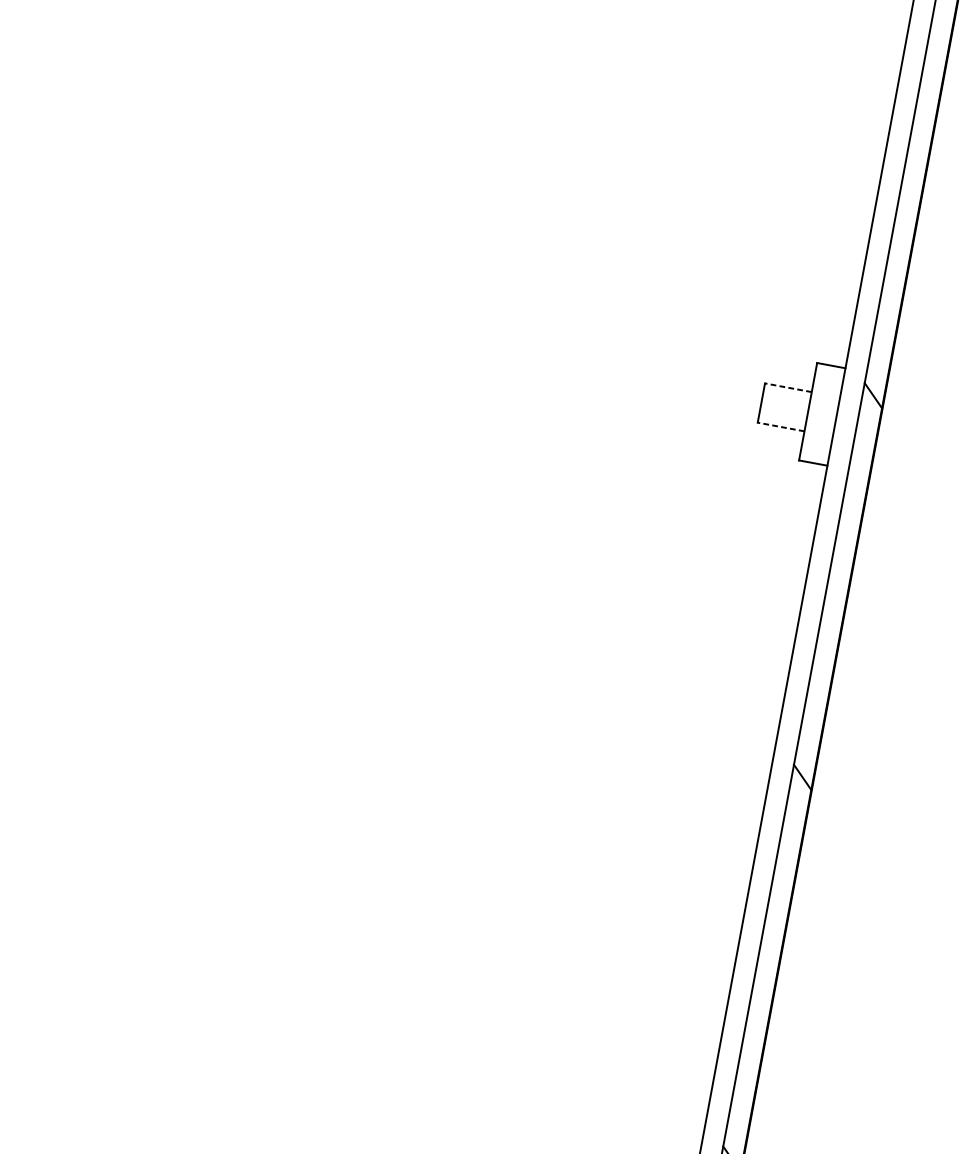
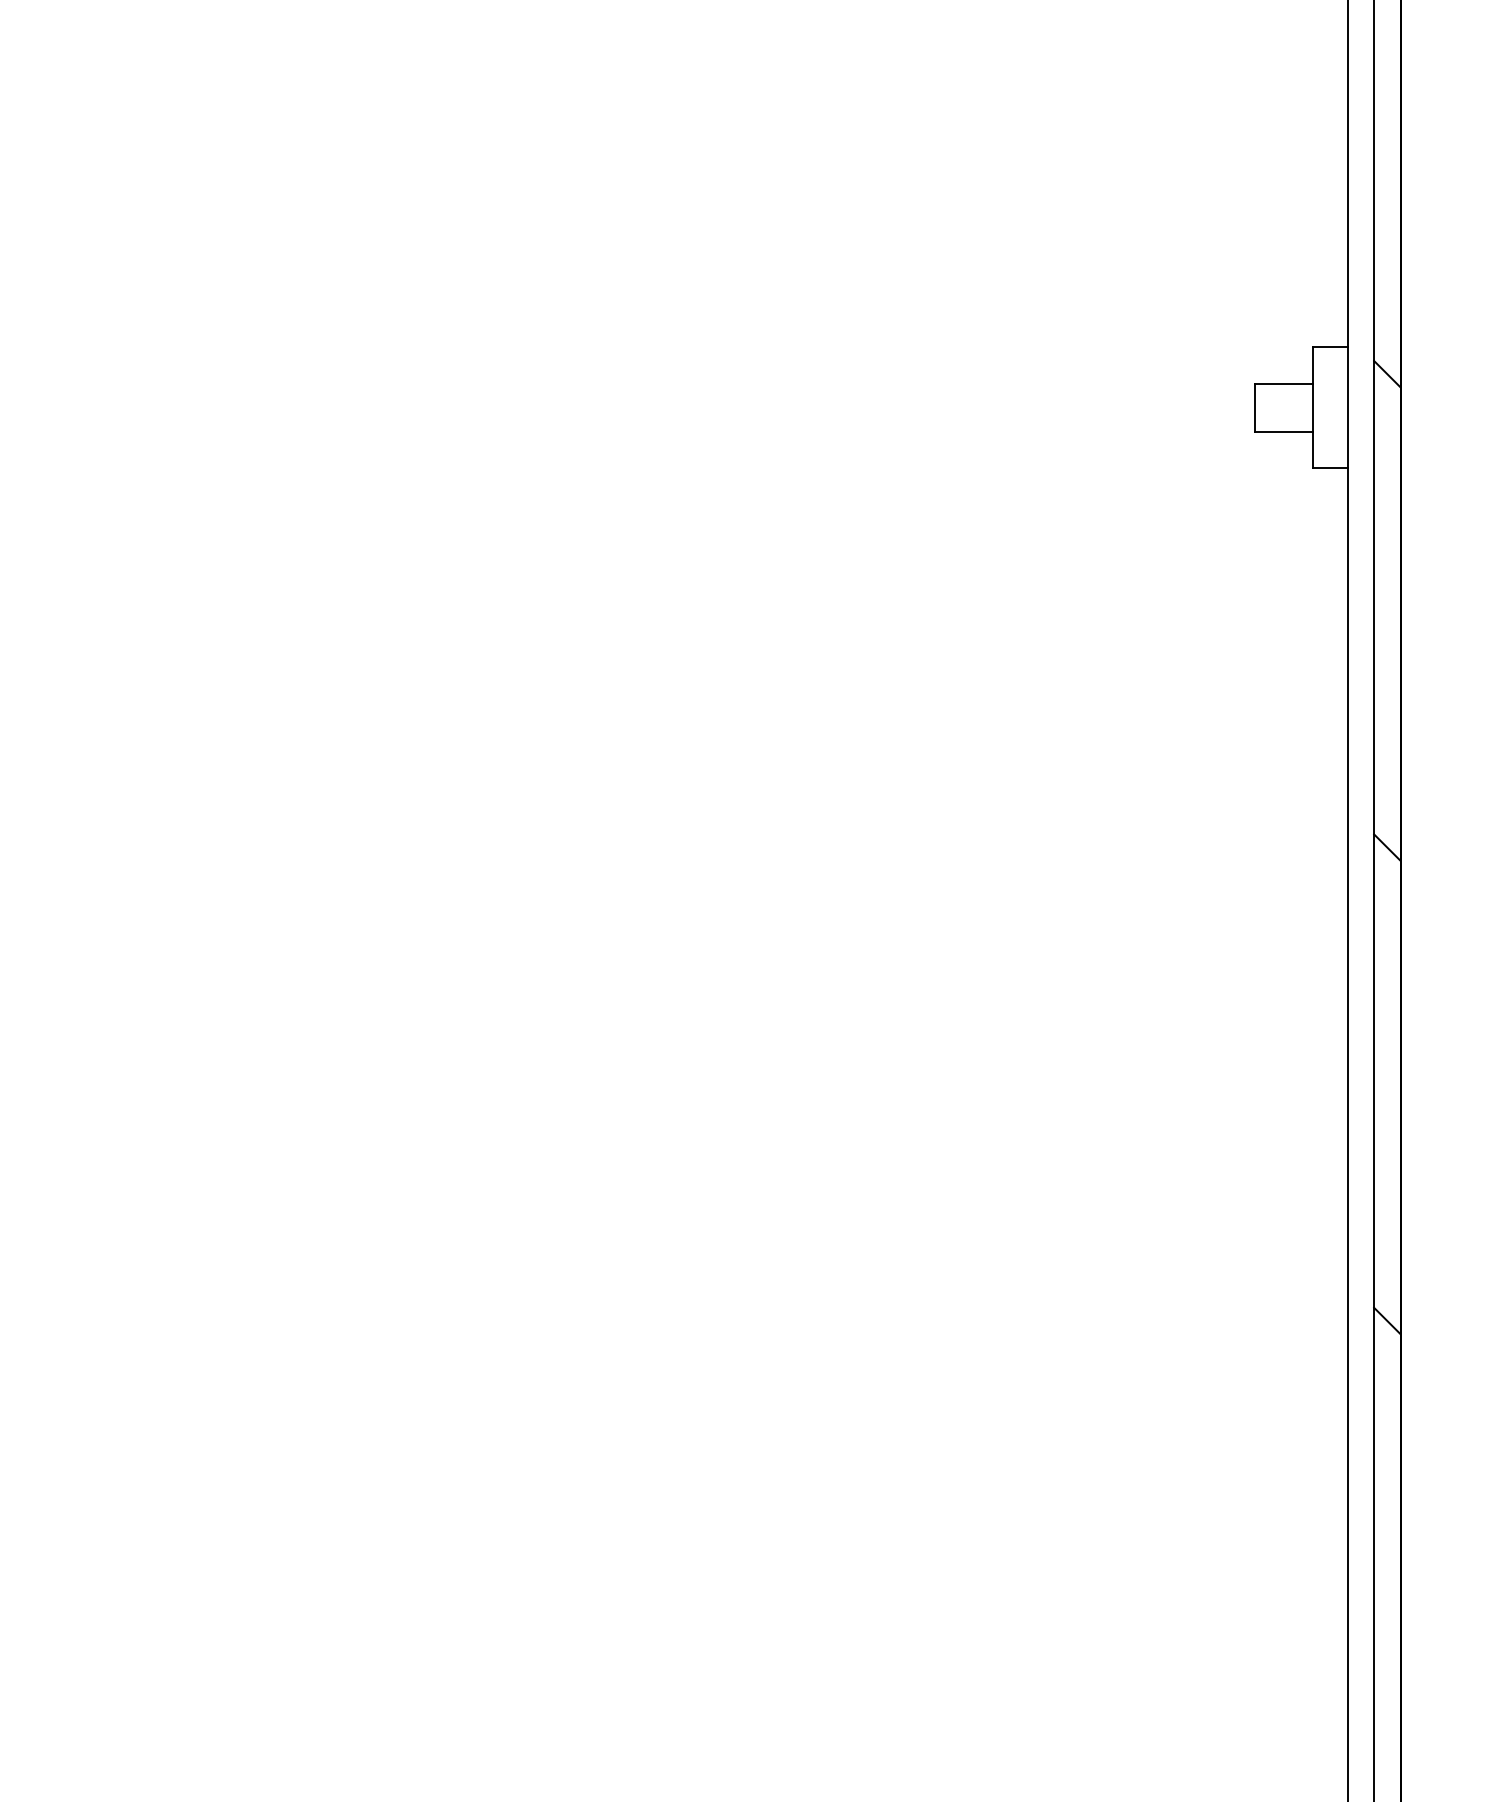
line: (788, 387) -> (1283, 383), dashed -> solid
line: (780, 427) -> (1283, 432), dashed -> solid

